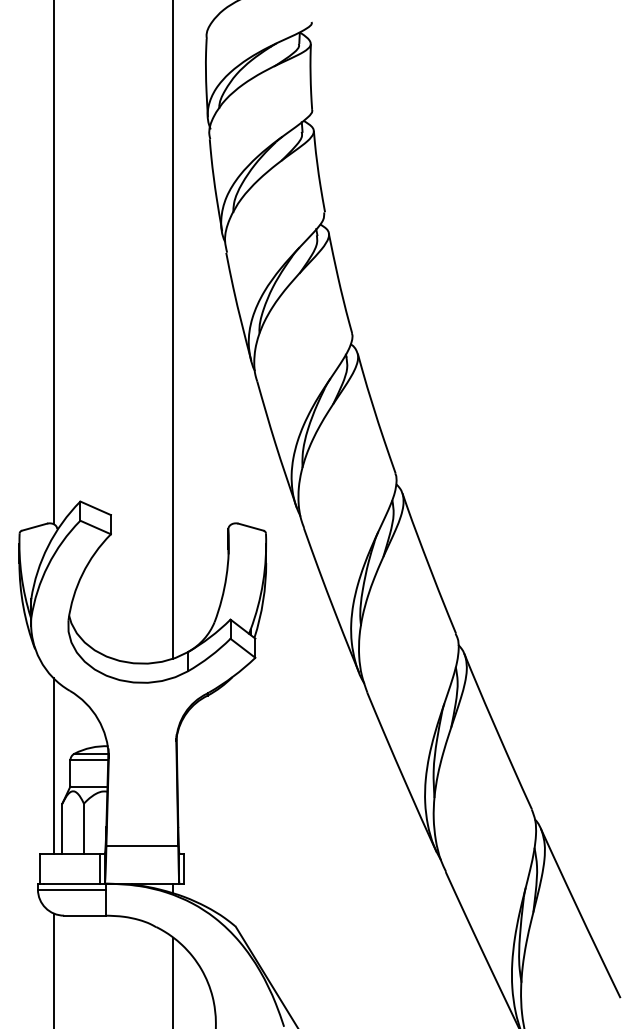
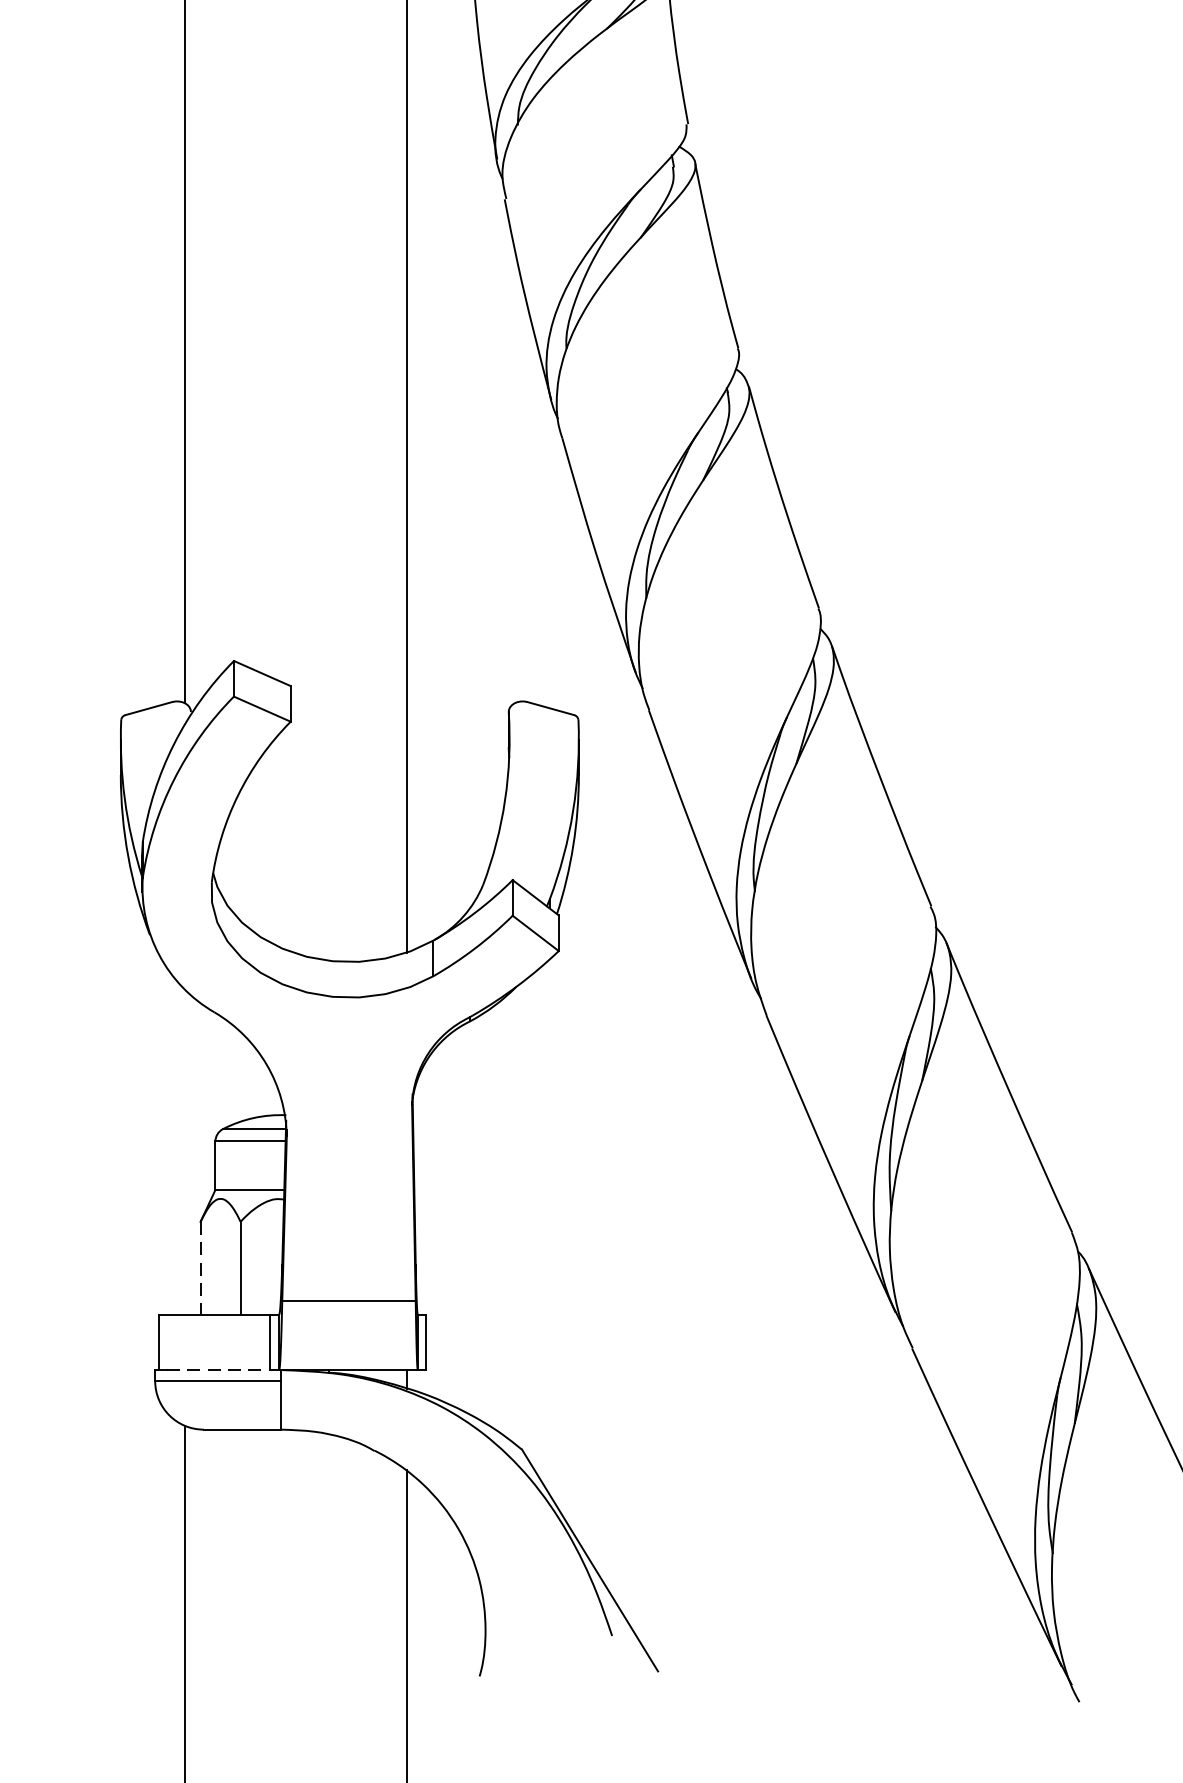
line: (53, 765) -> (184, 1150), removed
line: (62, 829) -> (200, 1269), solid -> dashed
line: (72, 883) -> (219, 1369), solid -> dashed

